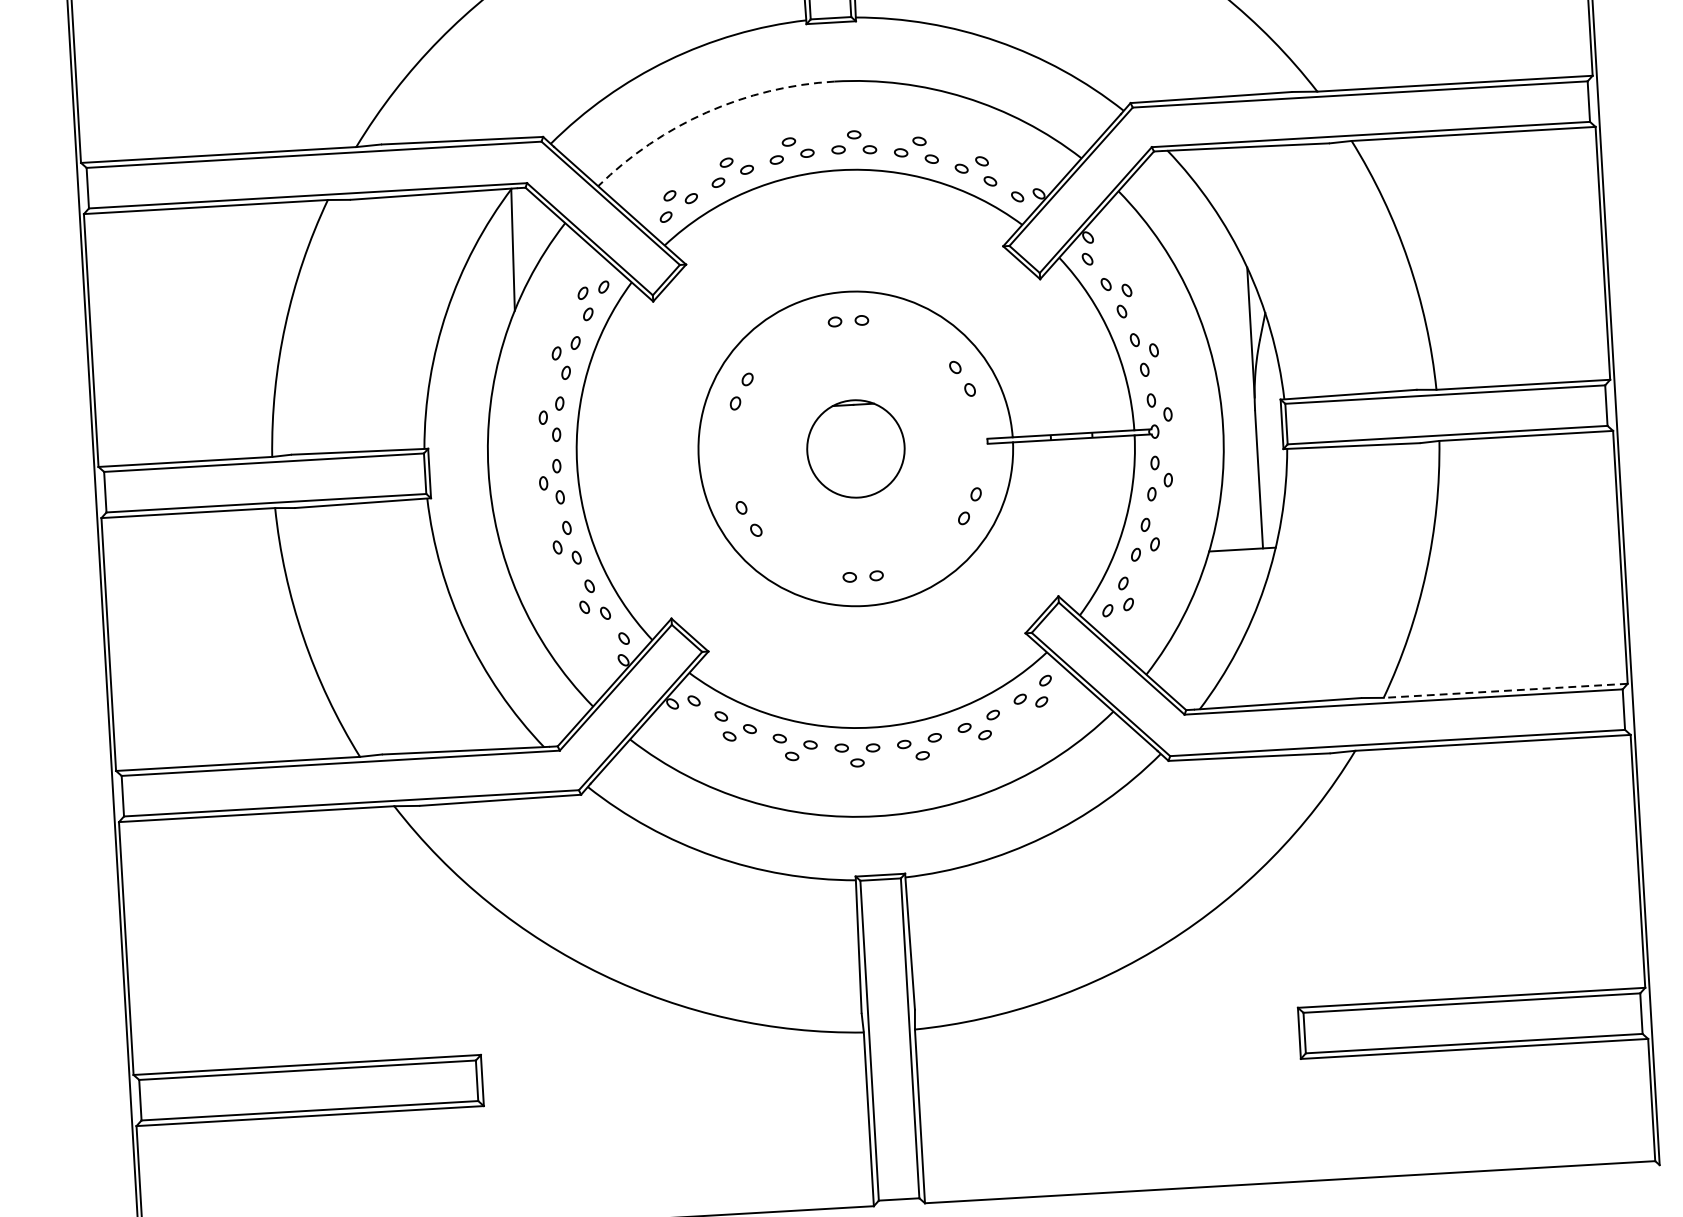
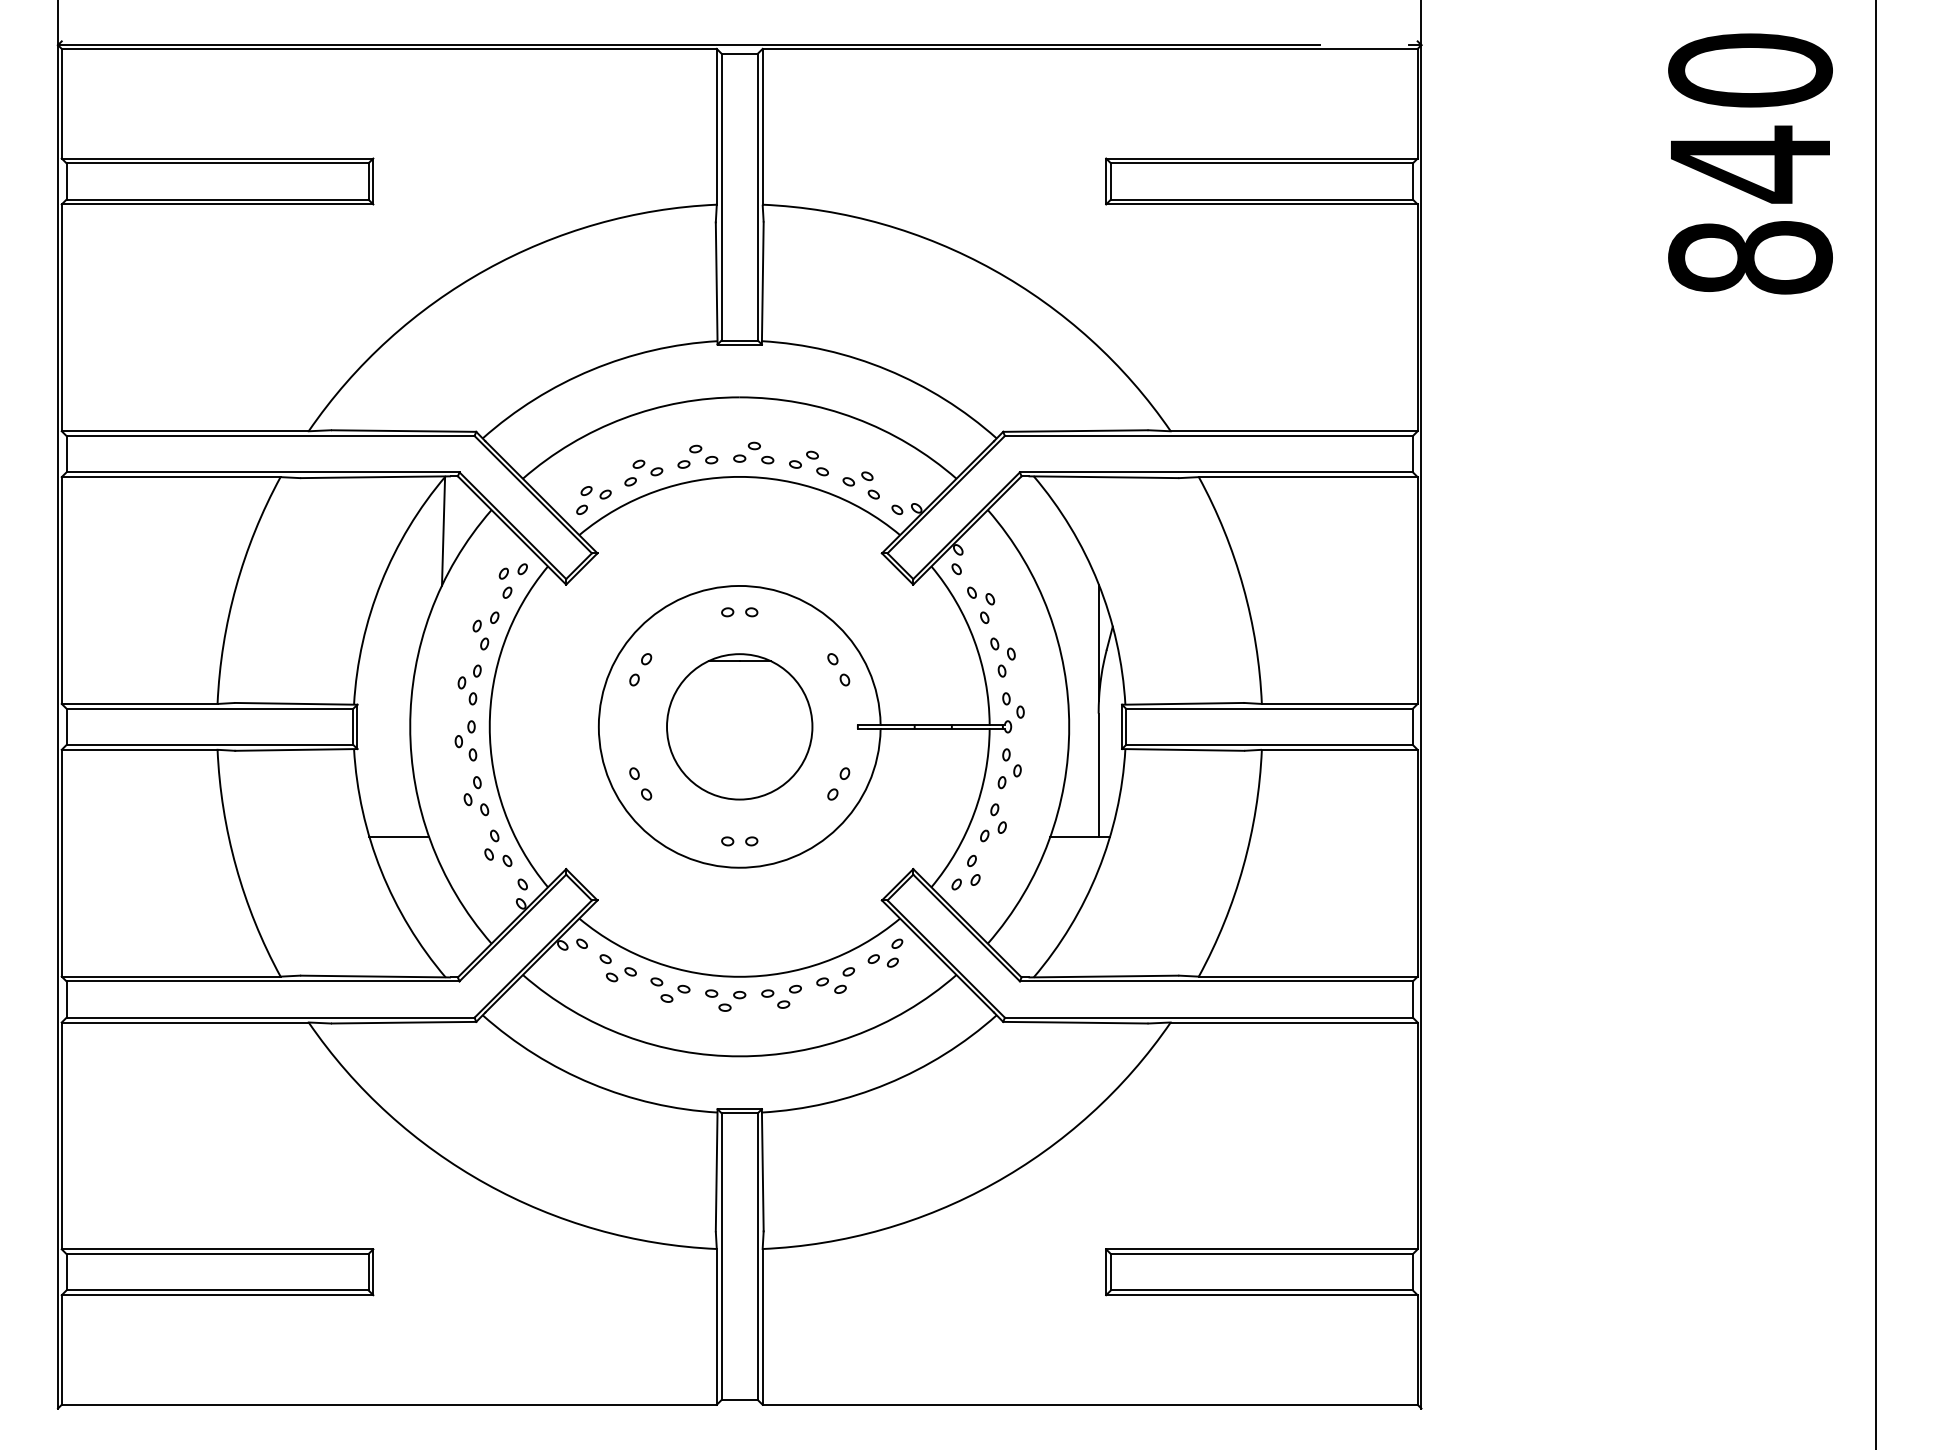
arc: (706, 112) -> (623, 418), dashed -> solid
part: (855, 448) -> (739, 726), size x1.67
line: (483, 593) -> (399, 836), added
line: (1504, 690) -> (1307, 976), dashed -> solid

